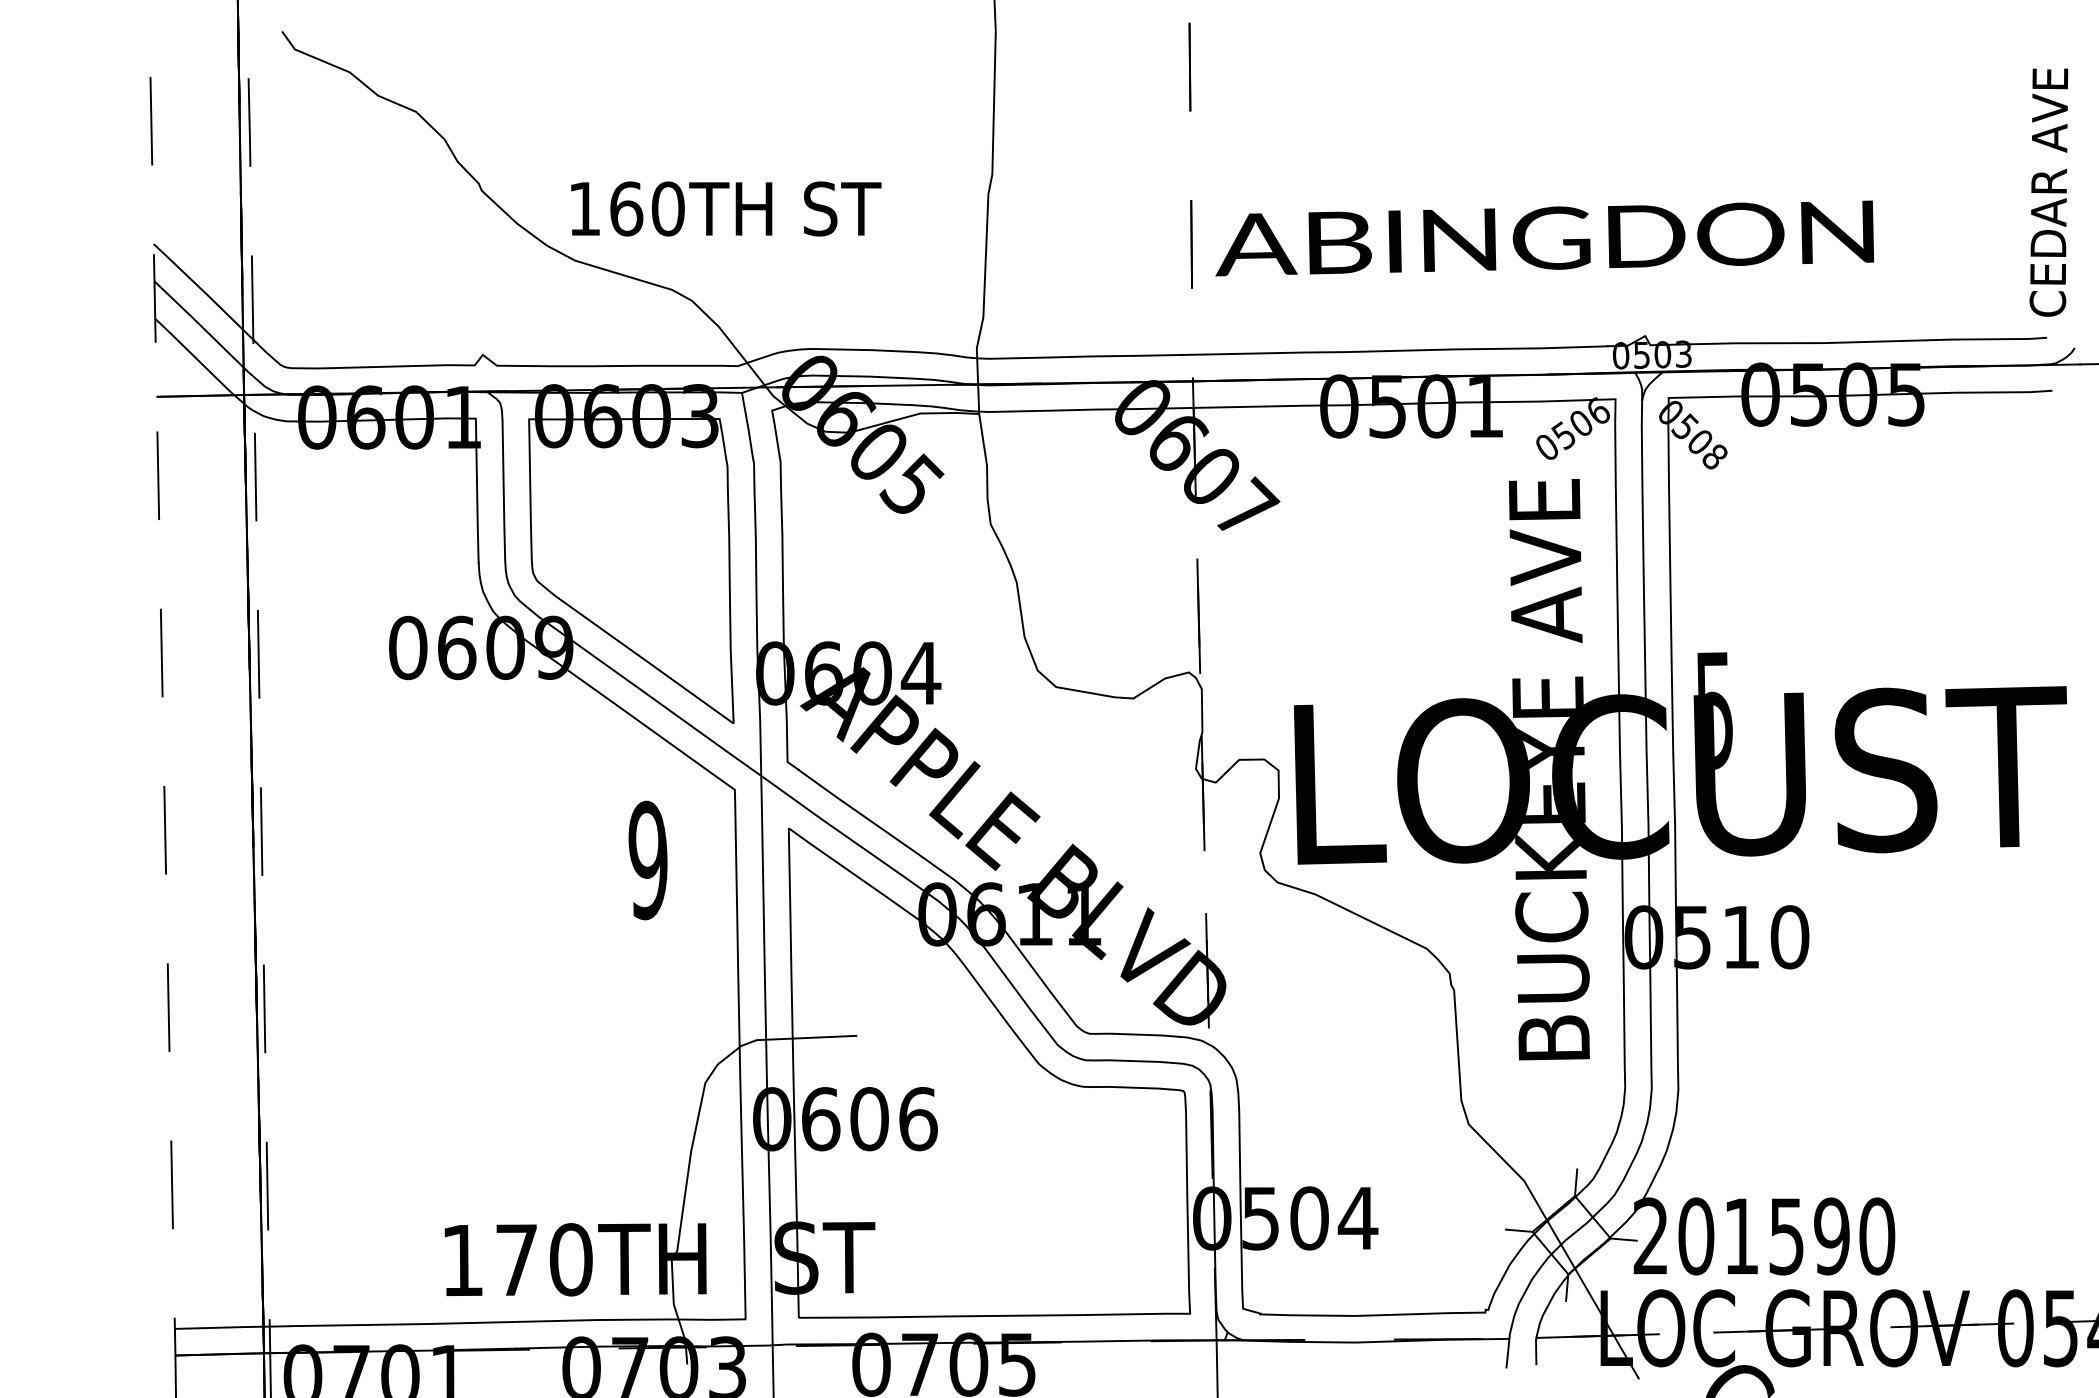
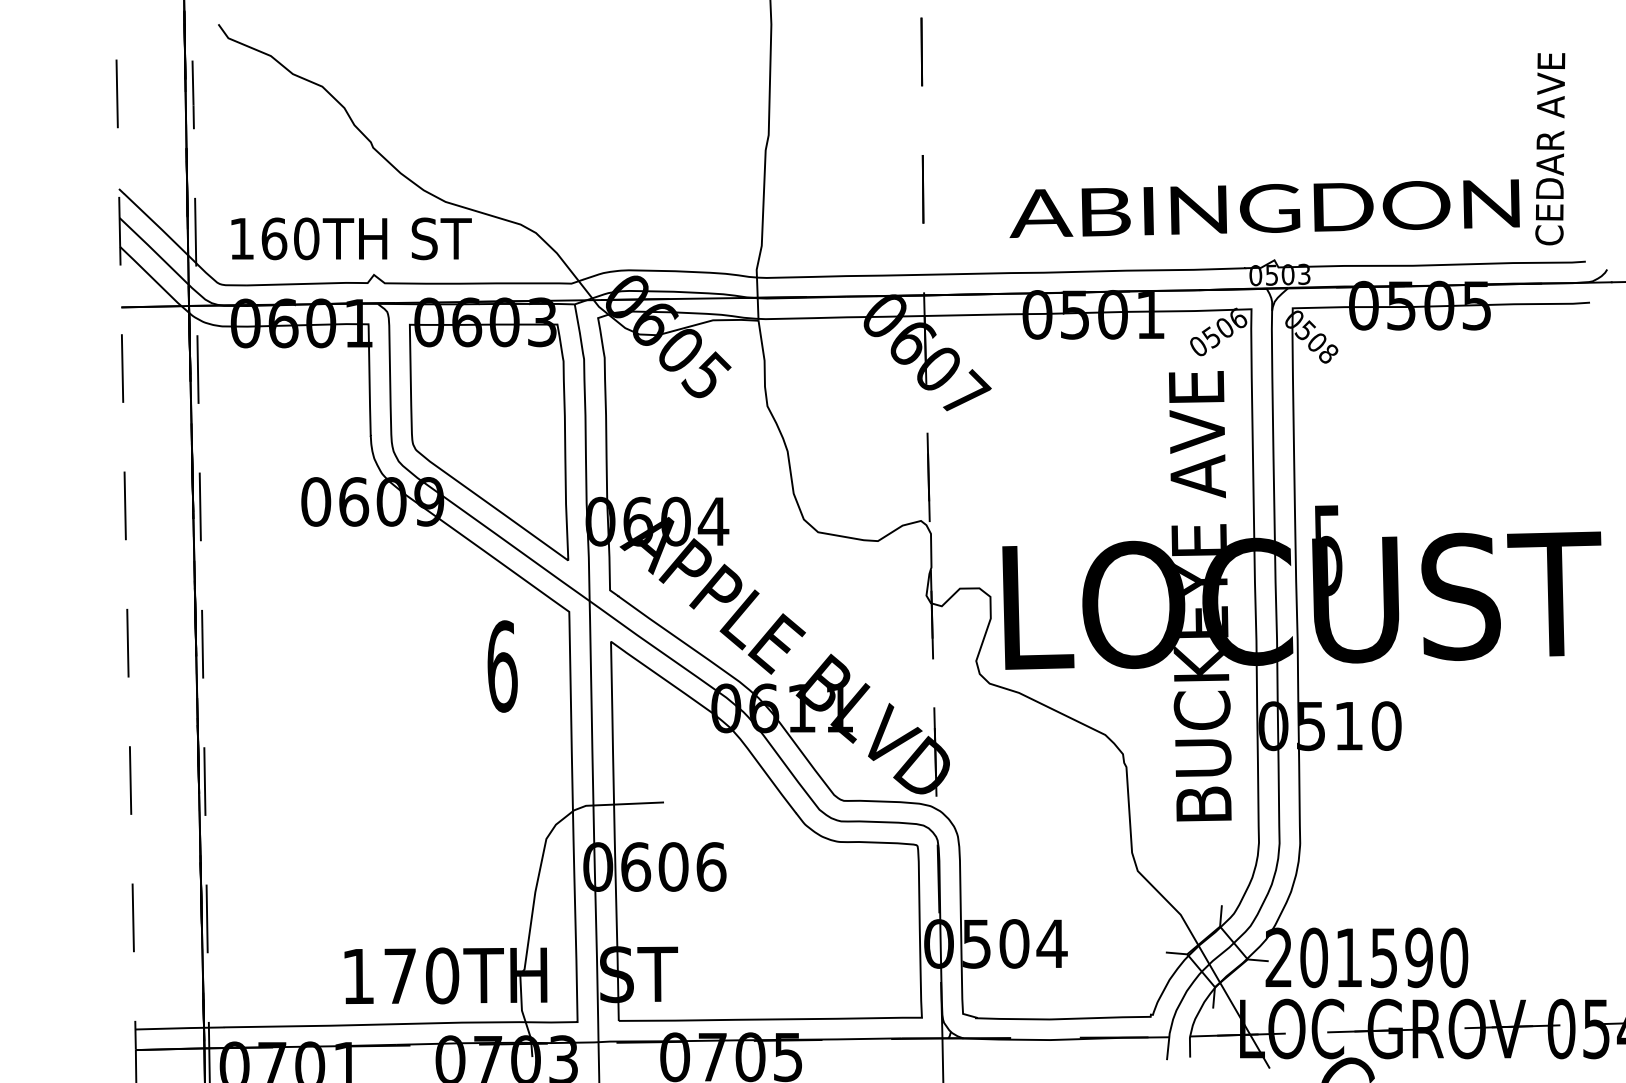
text: (2049, 193) -> (1550, 149), moved
text: (726, 208) -> (351, 238), moved
text: (1544, 238) -> (1264, 208), moved
text: (648, 860) -> (502, 666), 9 -> 6

